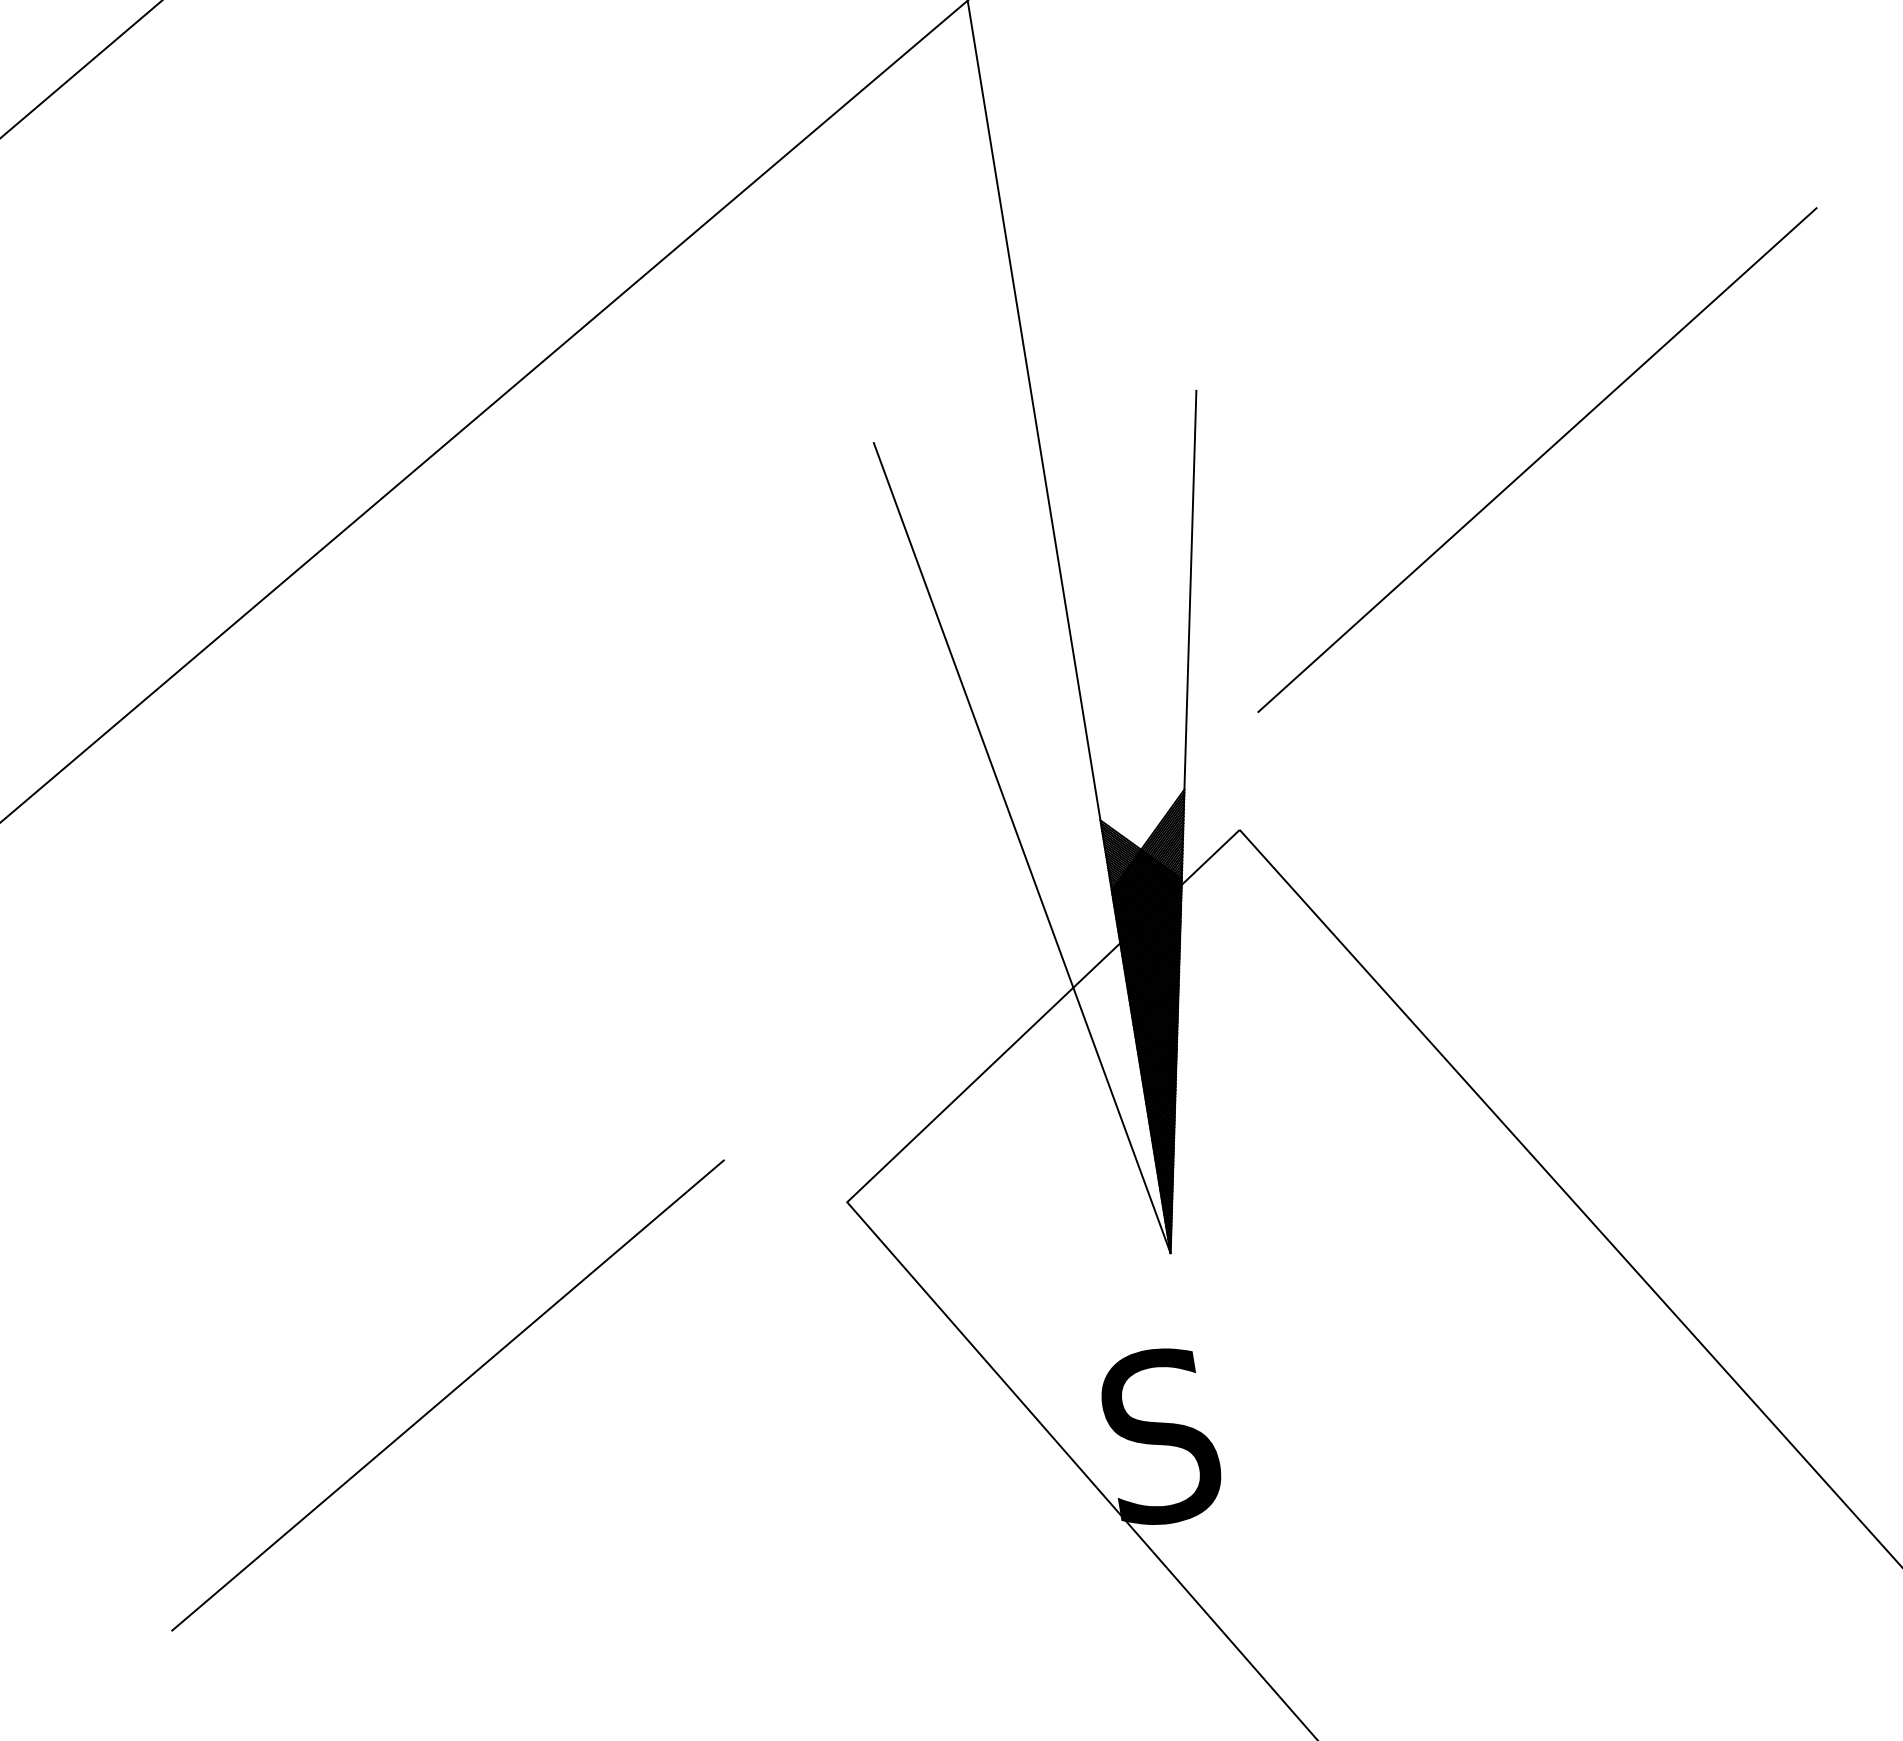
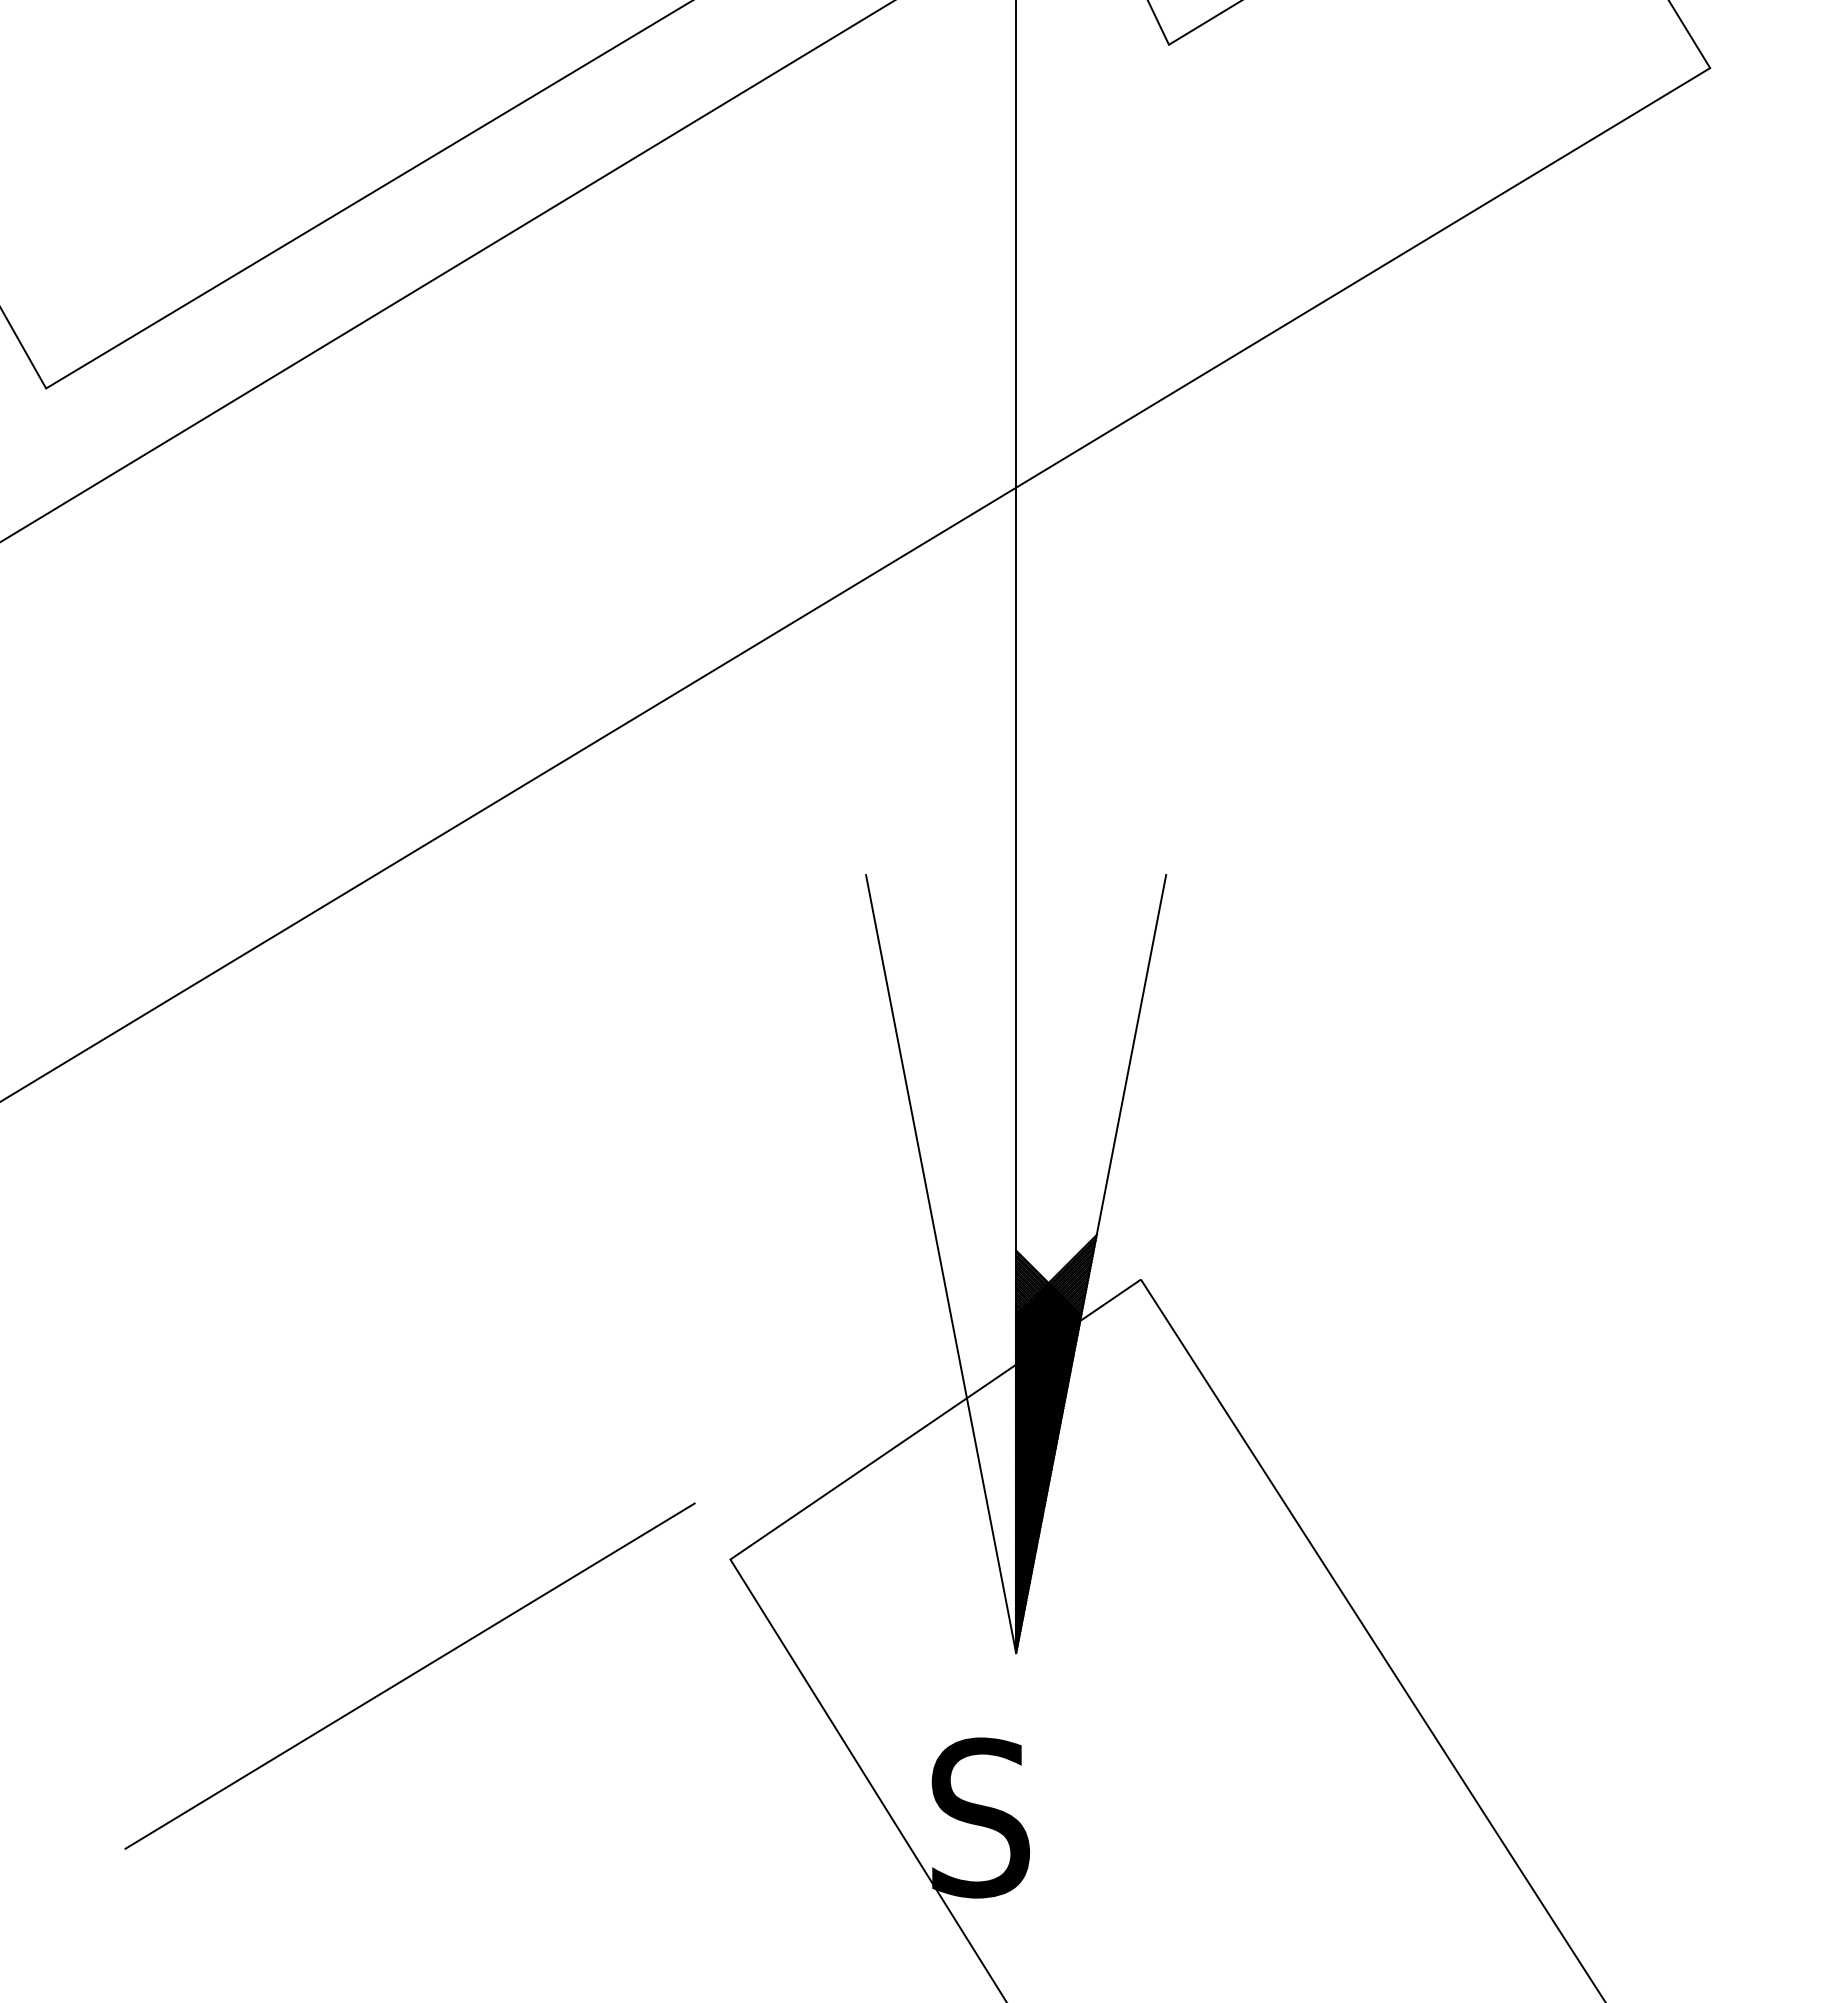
line: (1537, 459) -> (1465, 987), removed
line: (447, 1394) -> (409, 1675), moved

